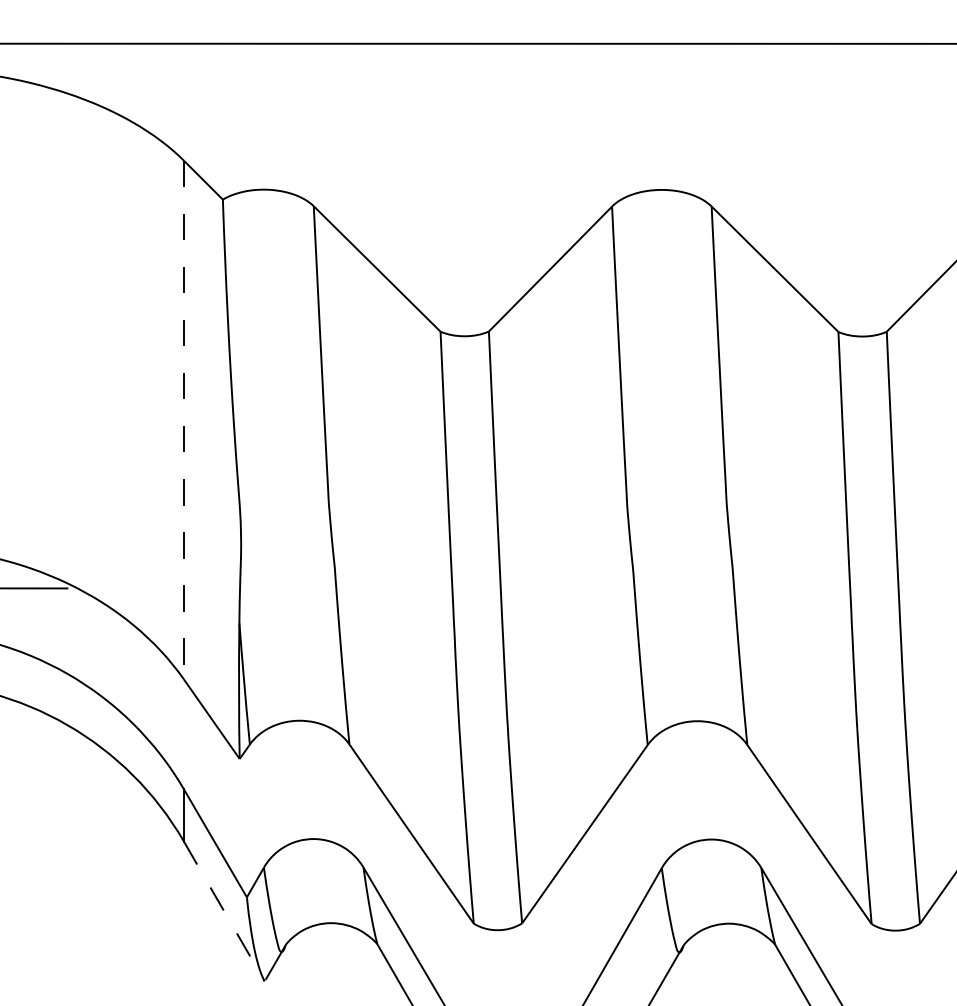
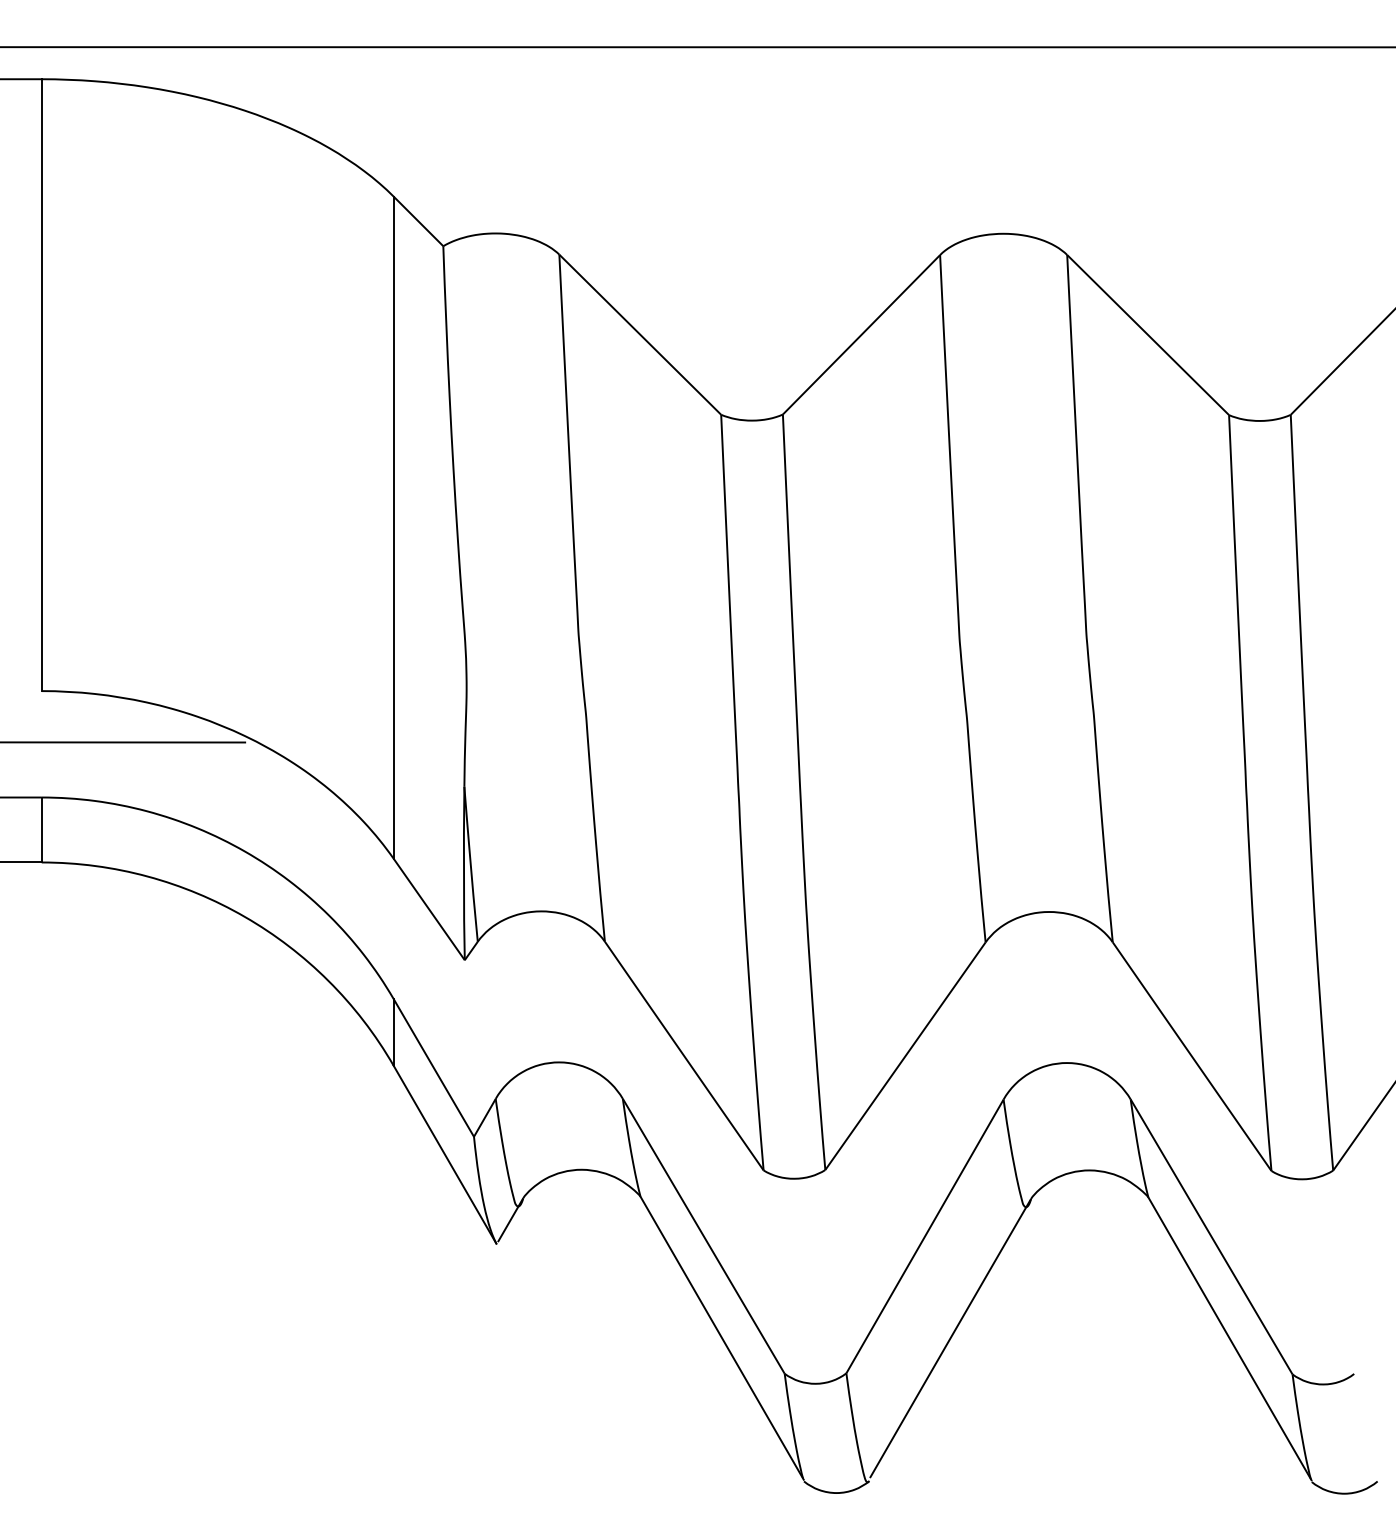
line: (183, 420) -> (393, 528), dashed -> solid
line: (224, 911) -> (445, 1154), dashed -> solid

